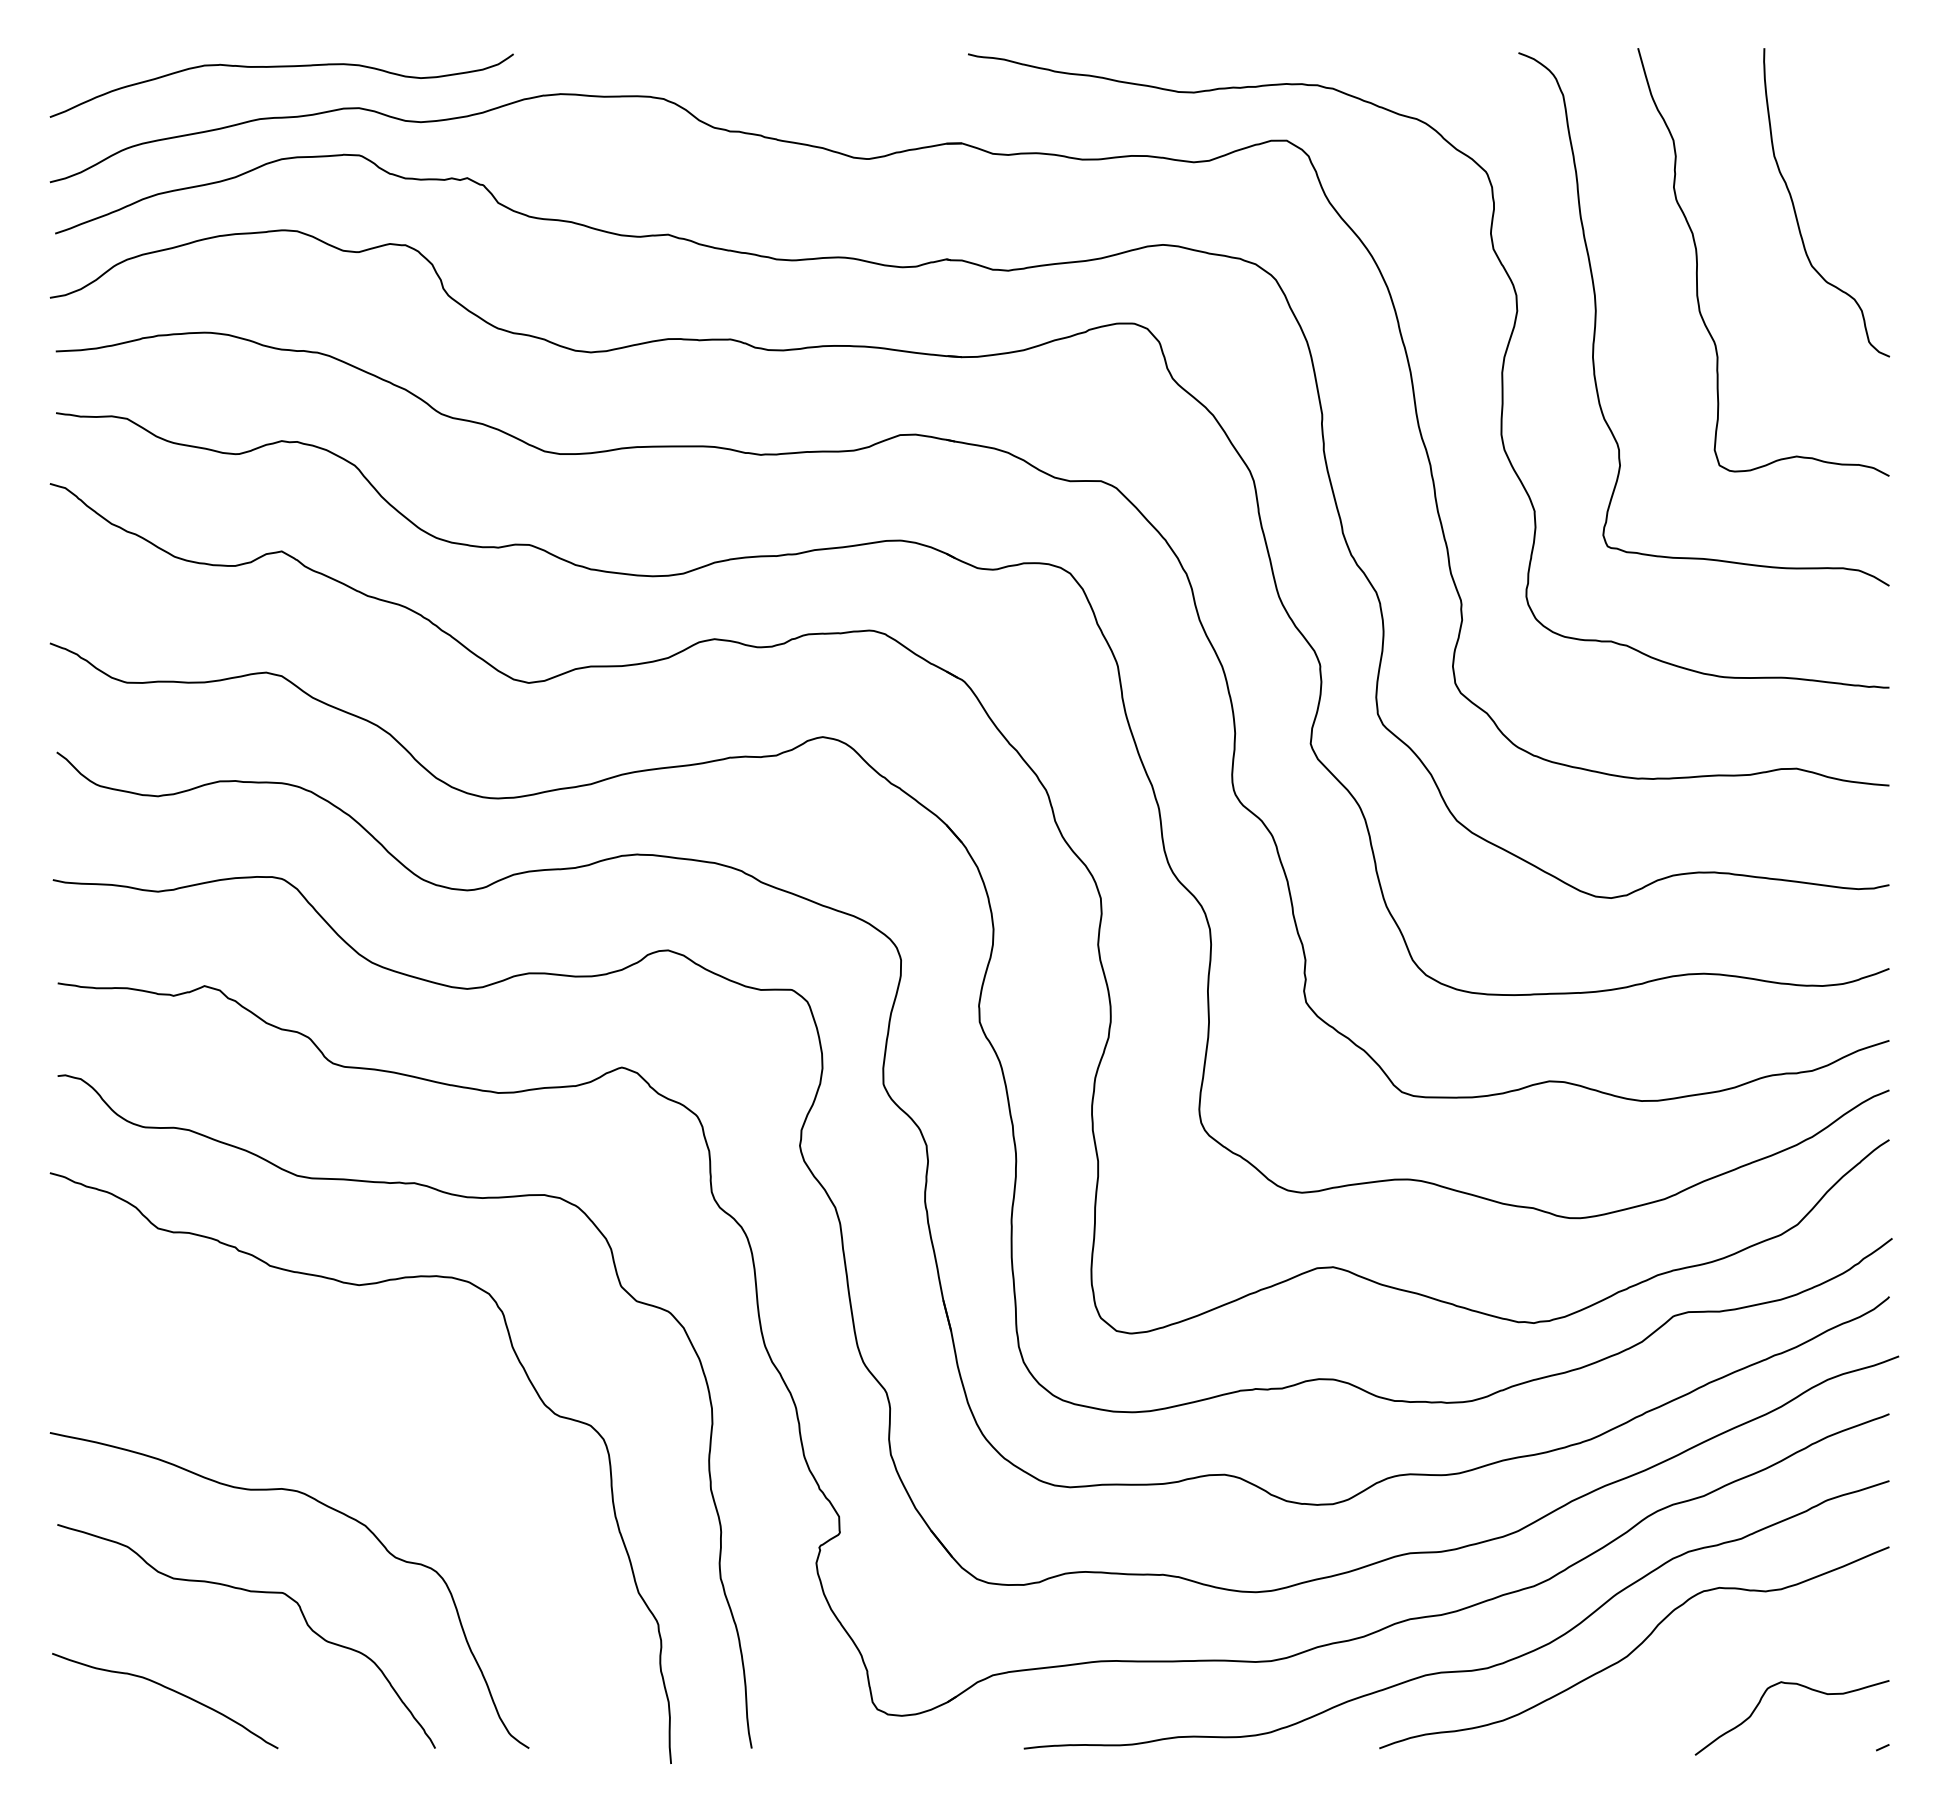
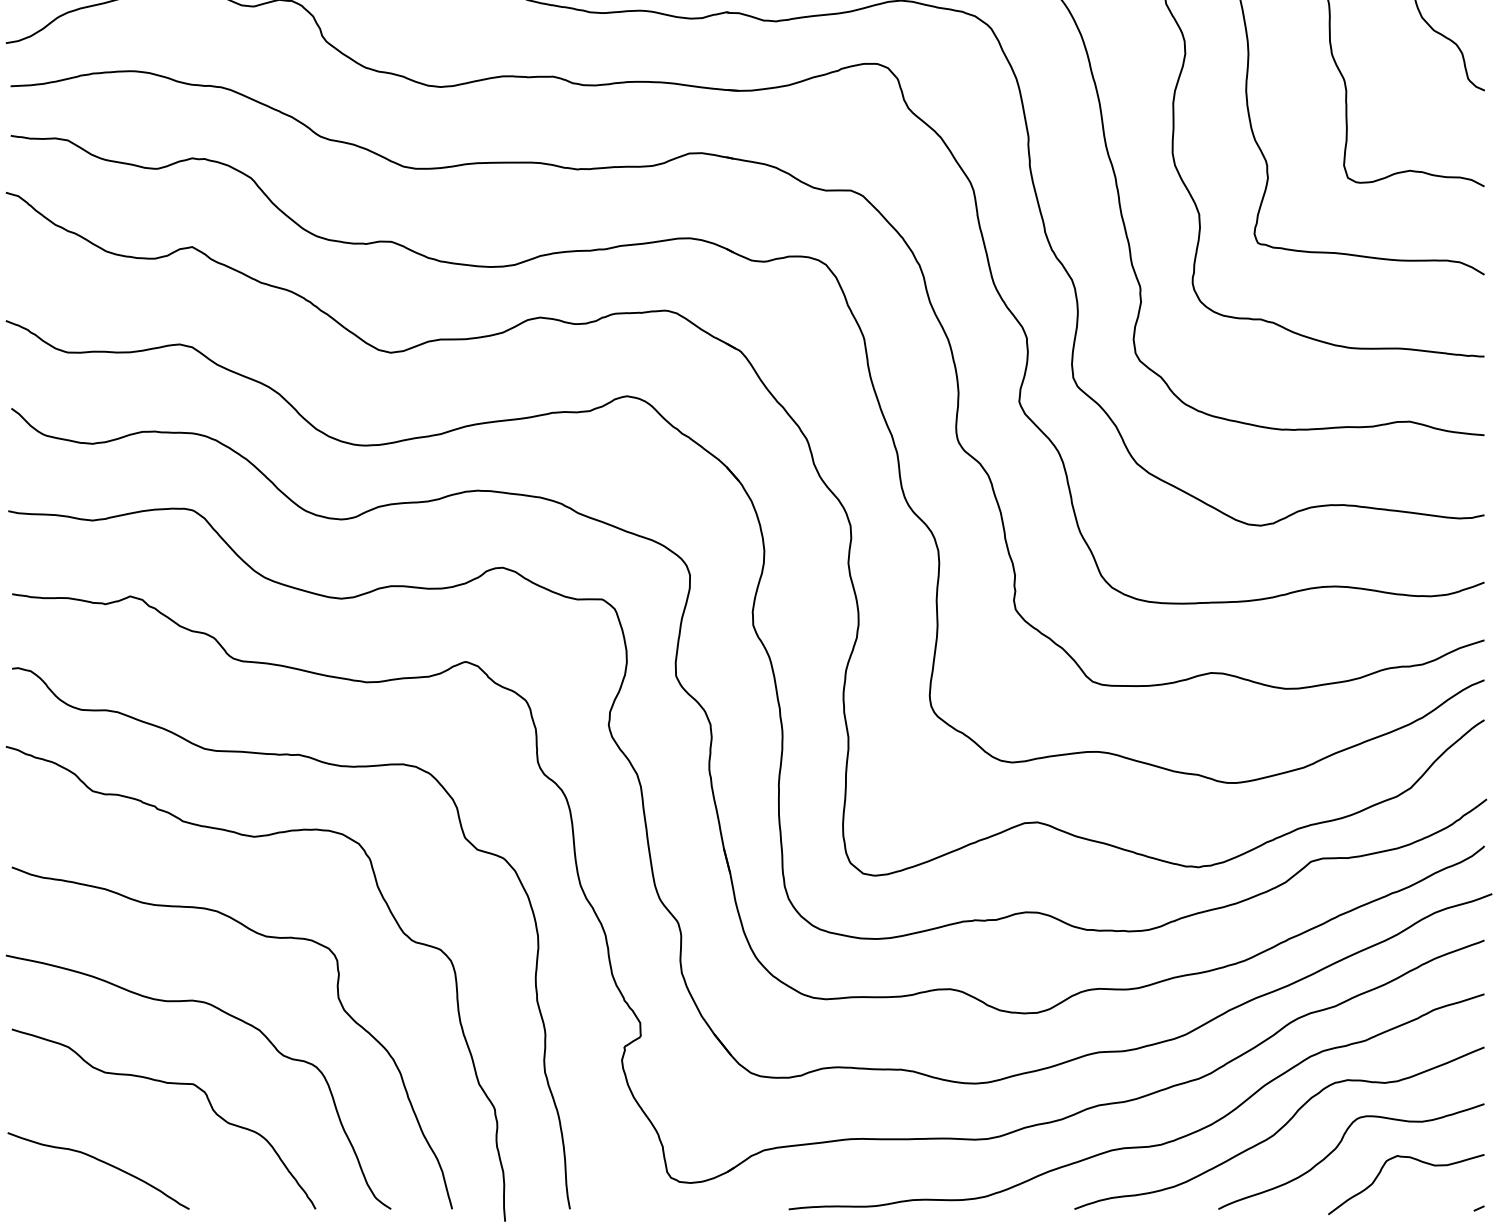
curve: (374, 1410) -> (266, 937), added
curve: (1708, 1669) -> (1339, 1145), added

